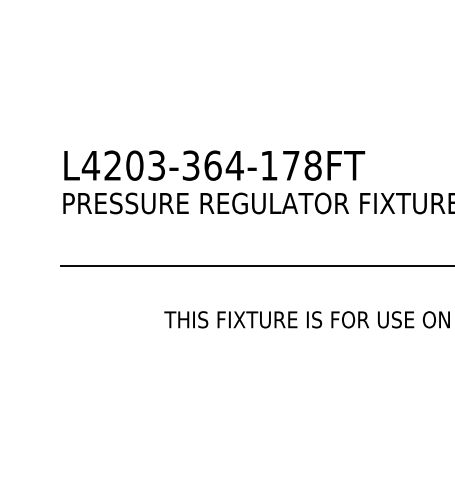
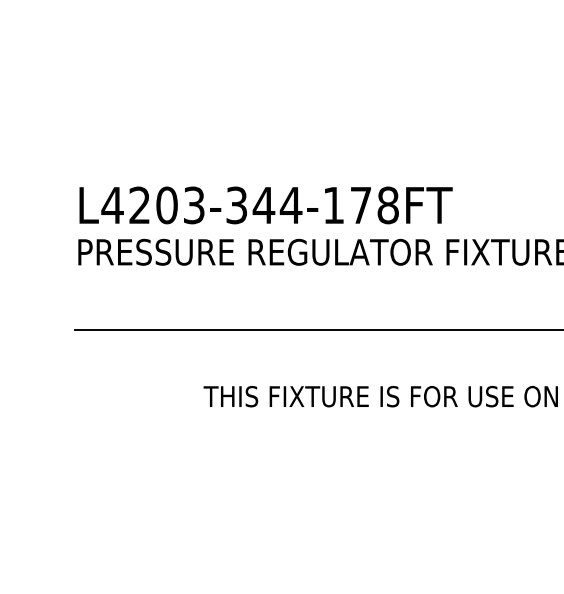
text: (212, 165) -> (263, 205), L4203-364-178FT -> L4203-344-178FT

